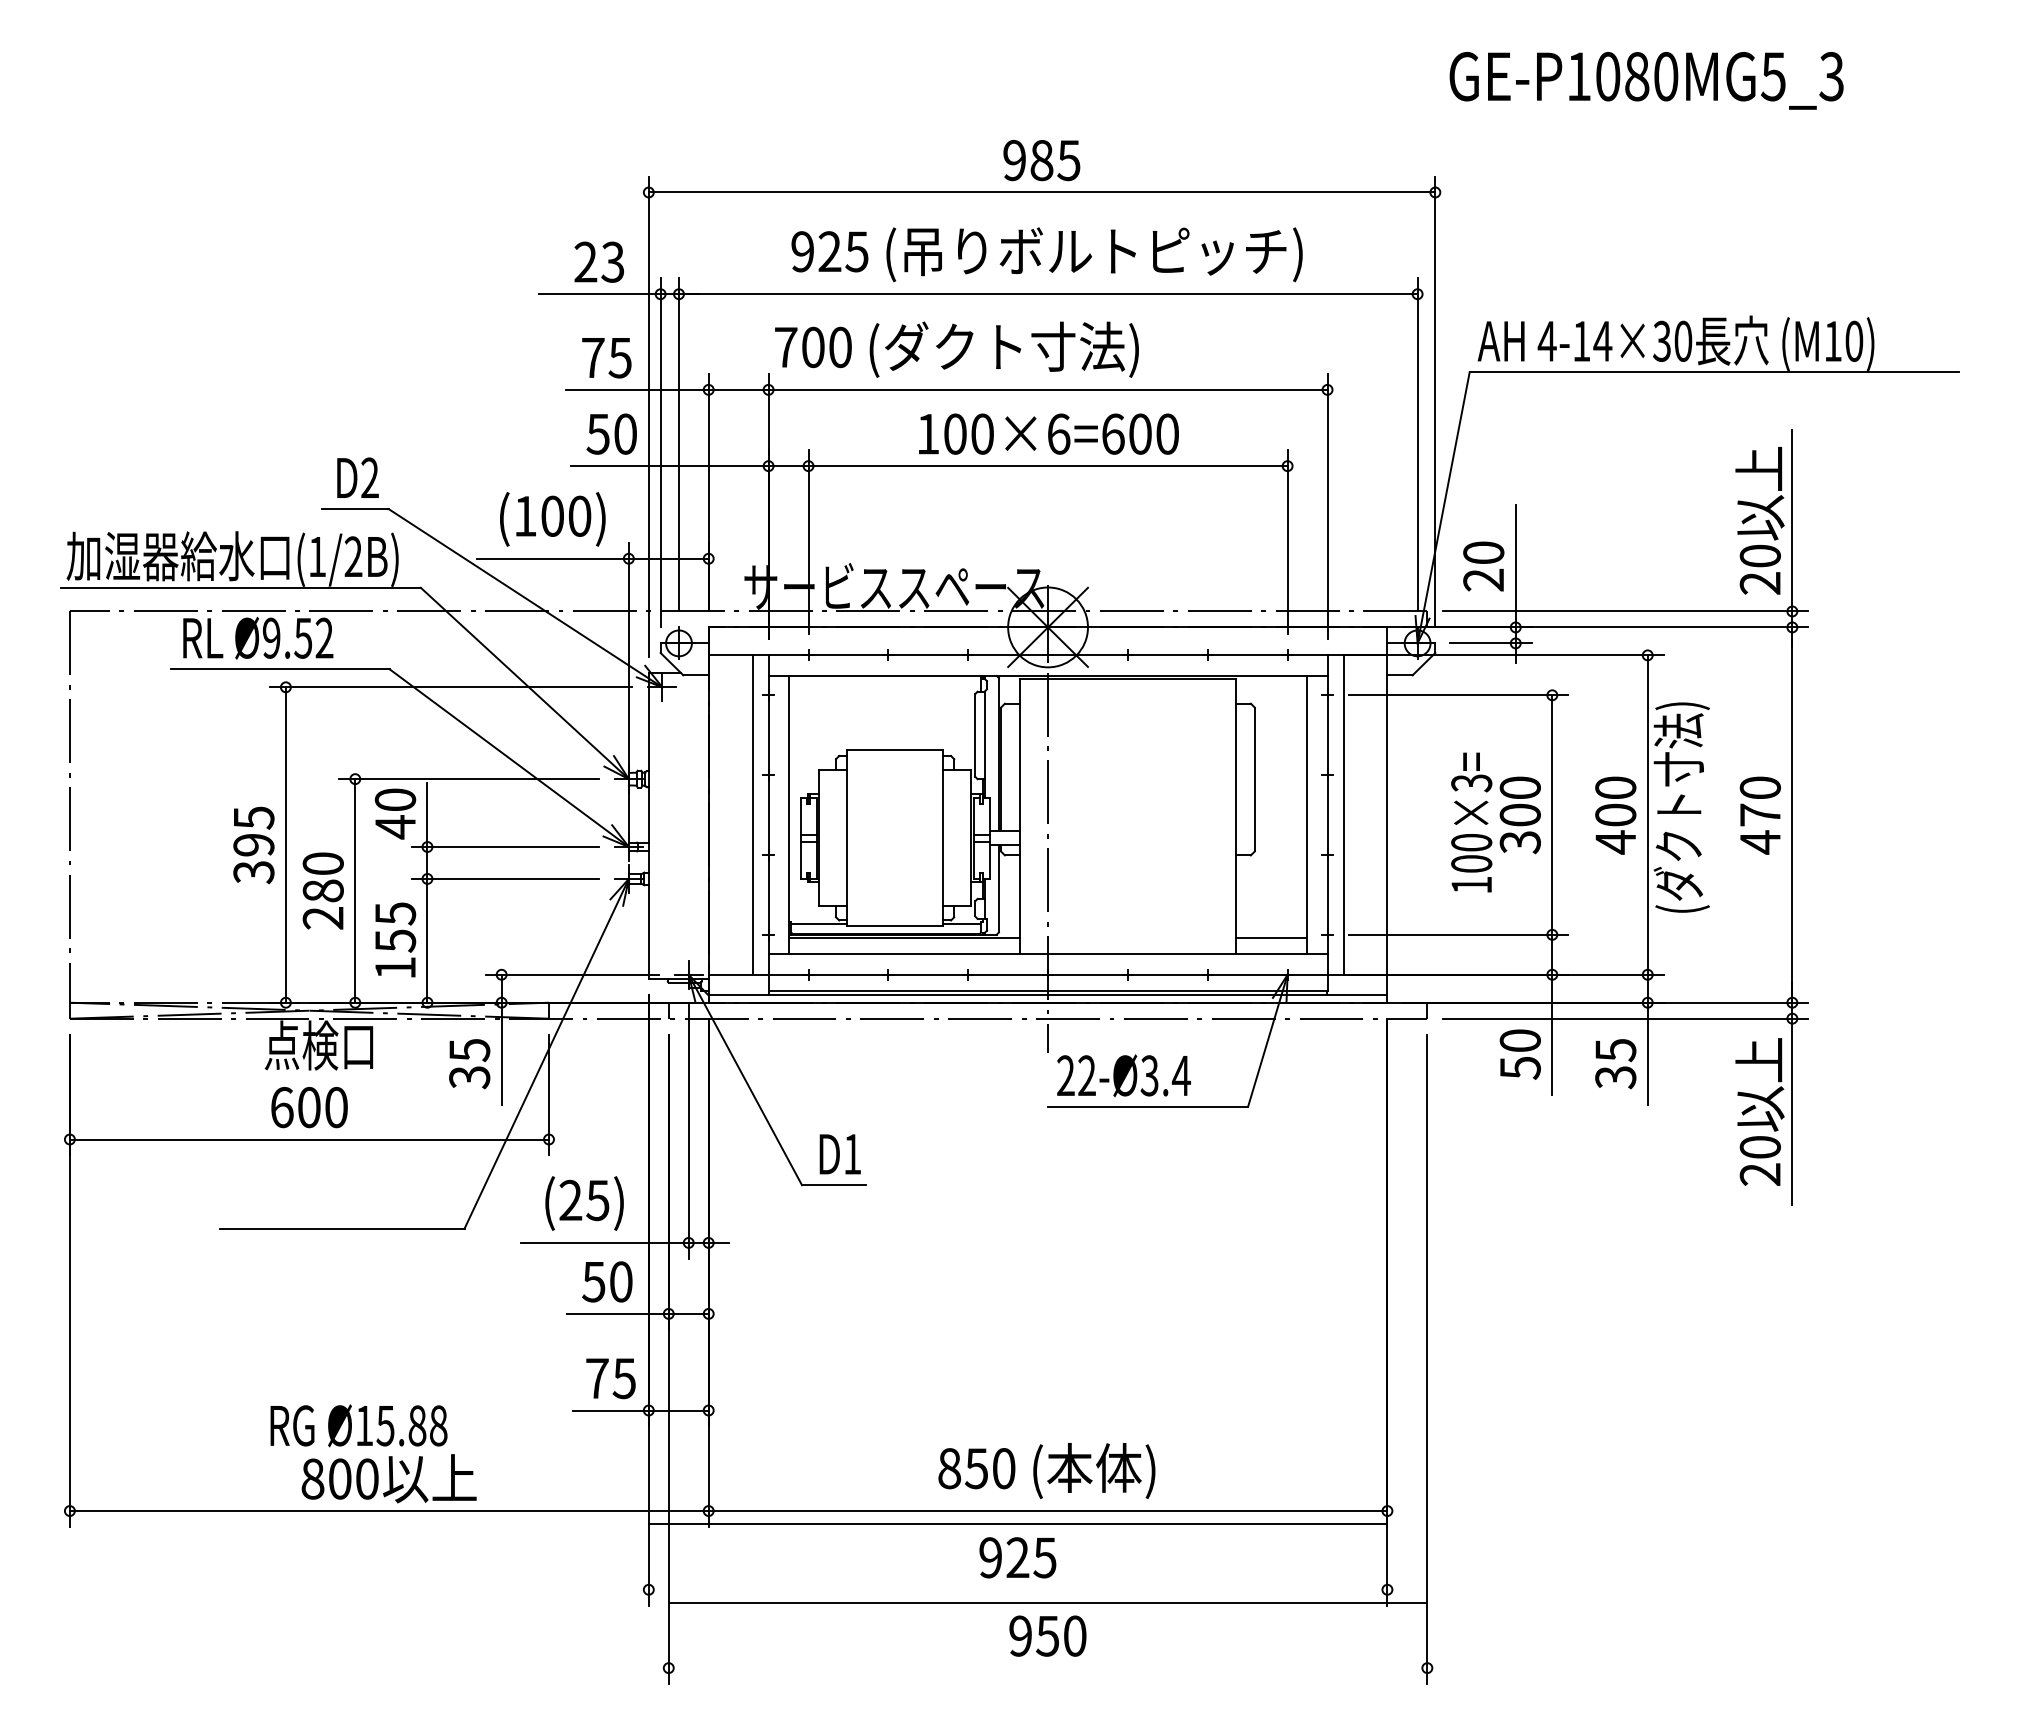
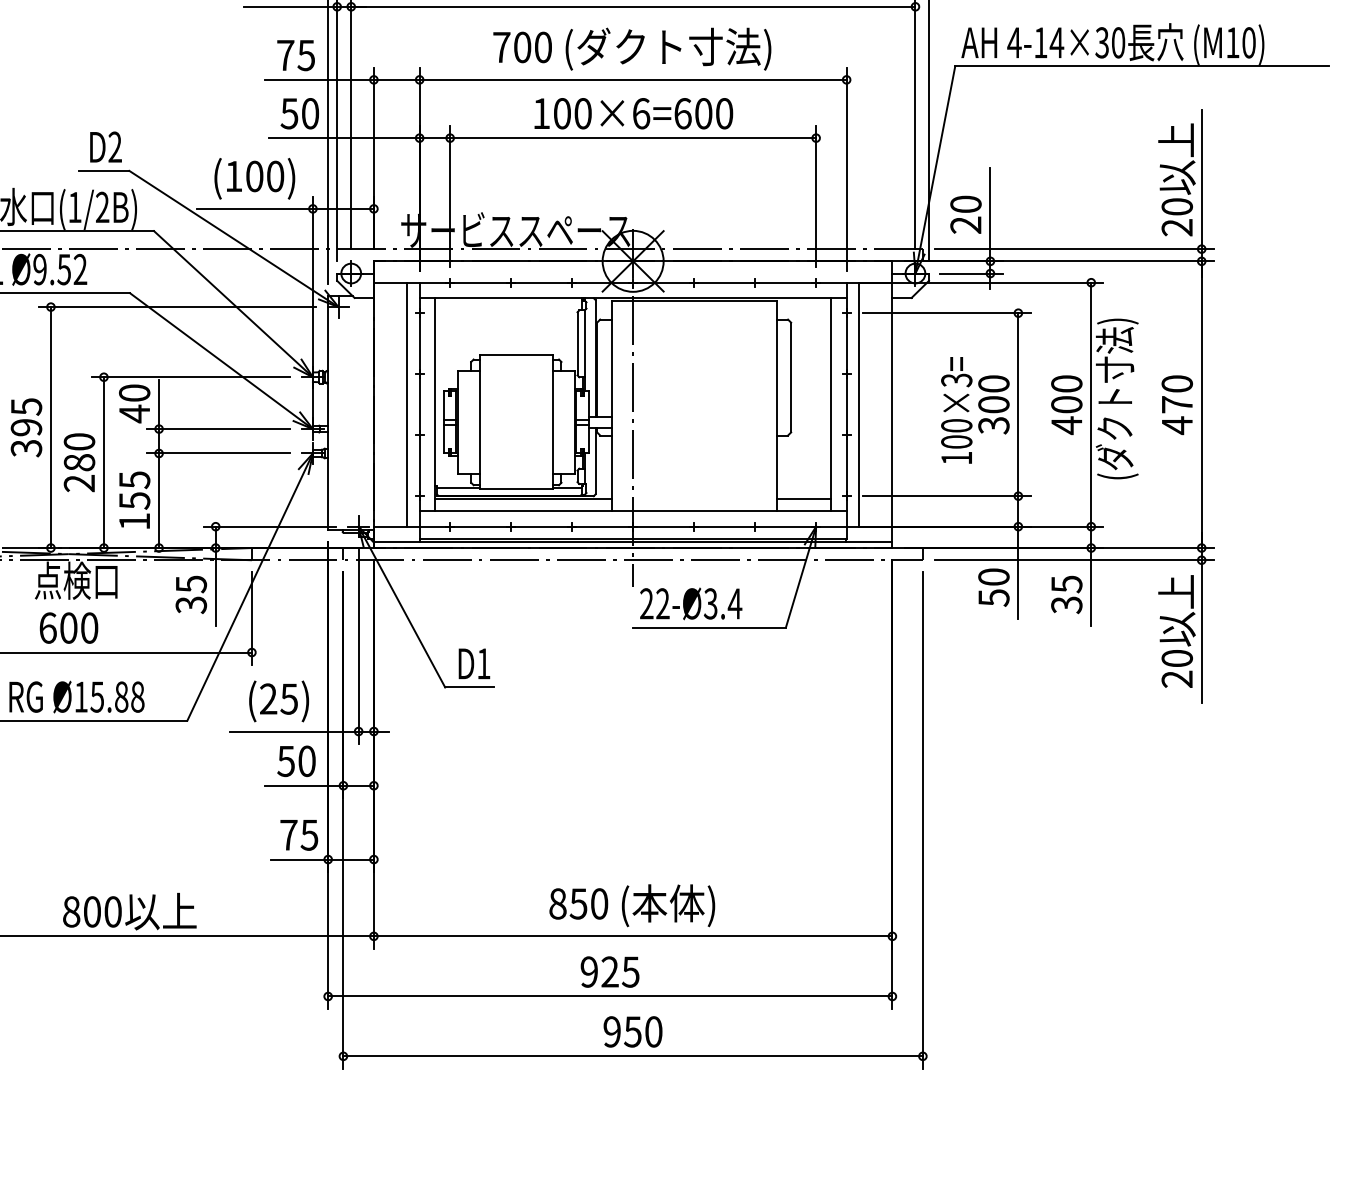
text: (956, 349) -> (631, 49), moved
text: (358, 1425) -> (76, 696), moved
line: (1017, 1523) -> (609, 996), moved
line: (1047, 1603) -> (632, 1056), moved

